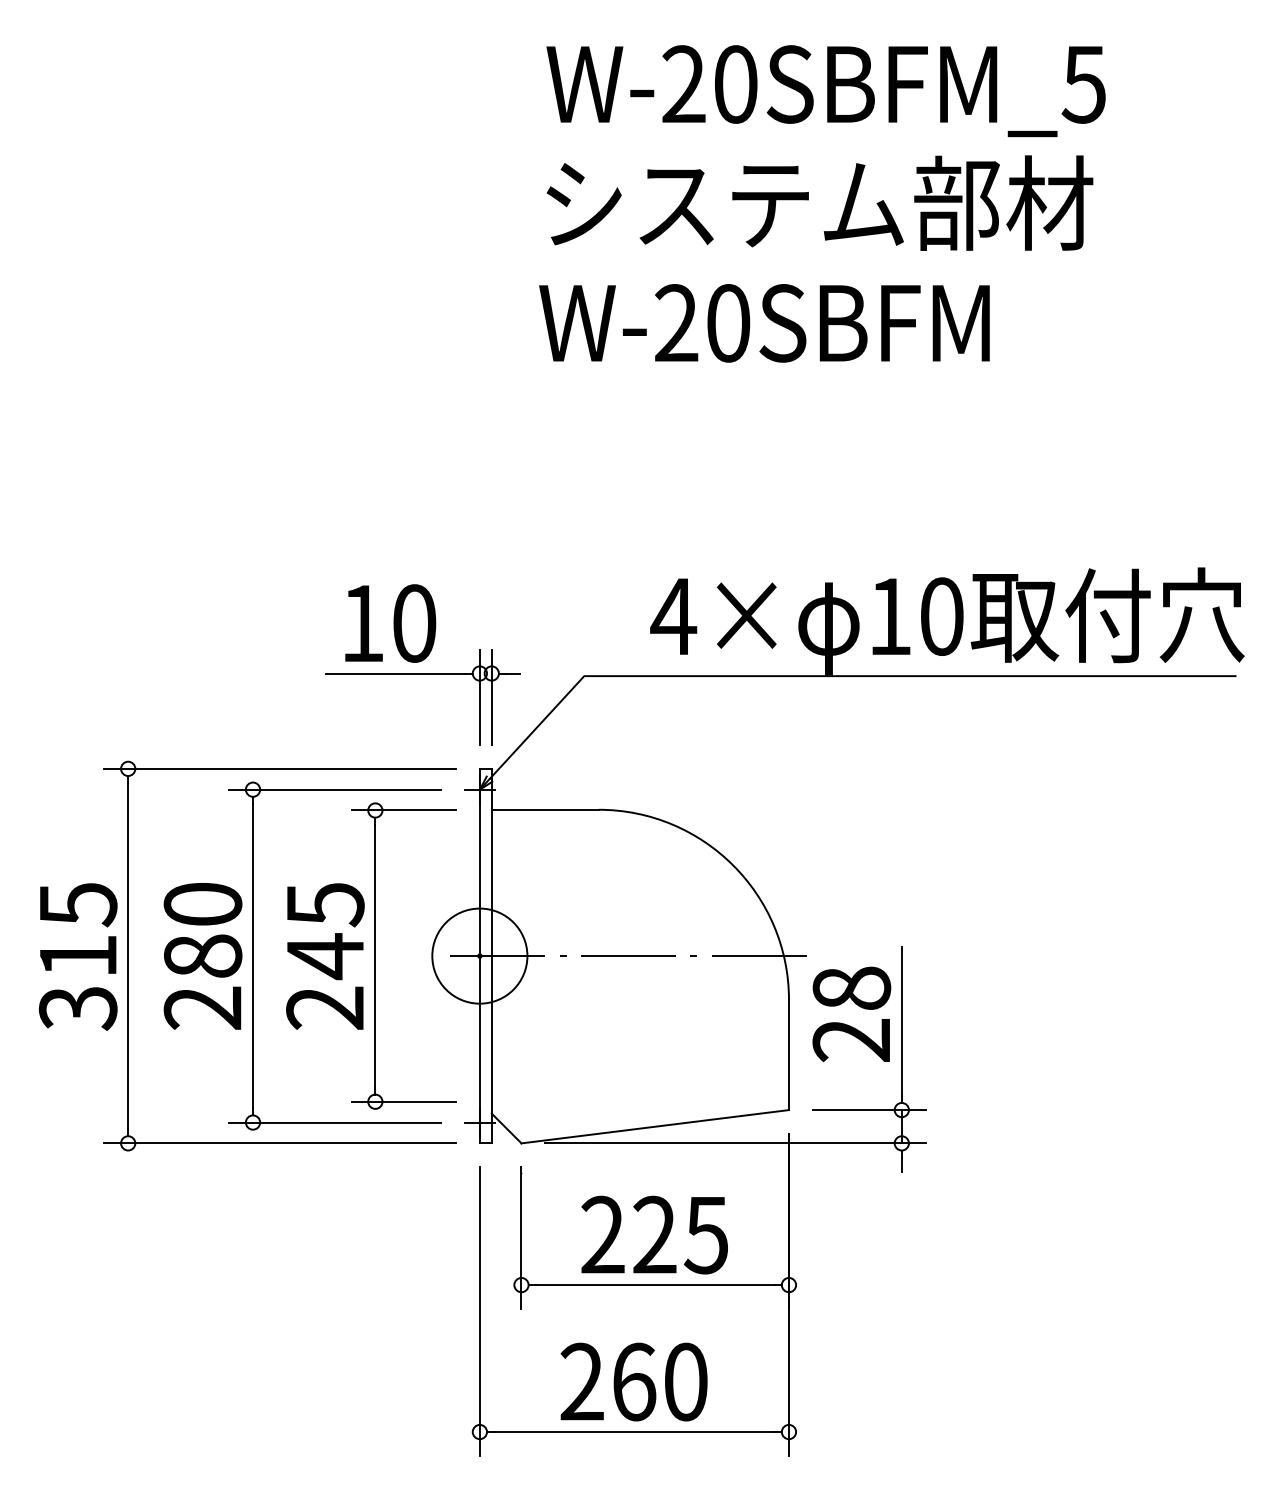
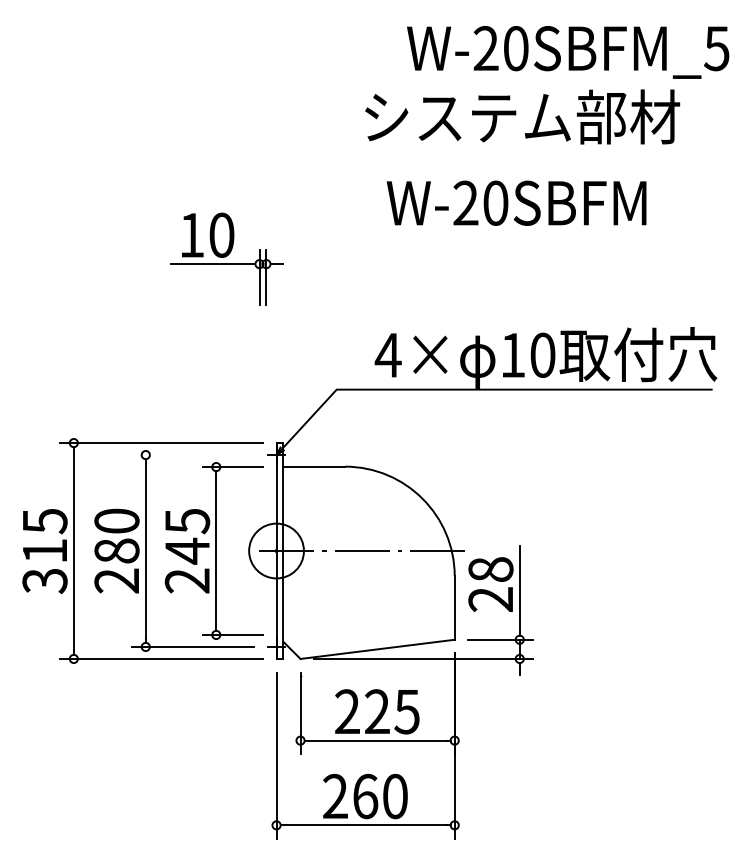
text: (826, 91) -> (568, 52), moved
text: (819, 202) -> (522, 116), moved
text: (764, 321) -> (516, 202), moved
part: (422, 663) -> (226, 258), moved
line: (335, 790) -> (193, 455), removed

